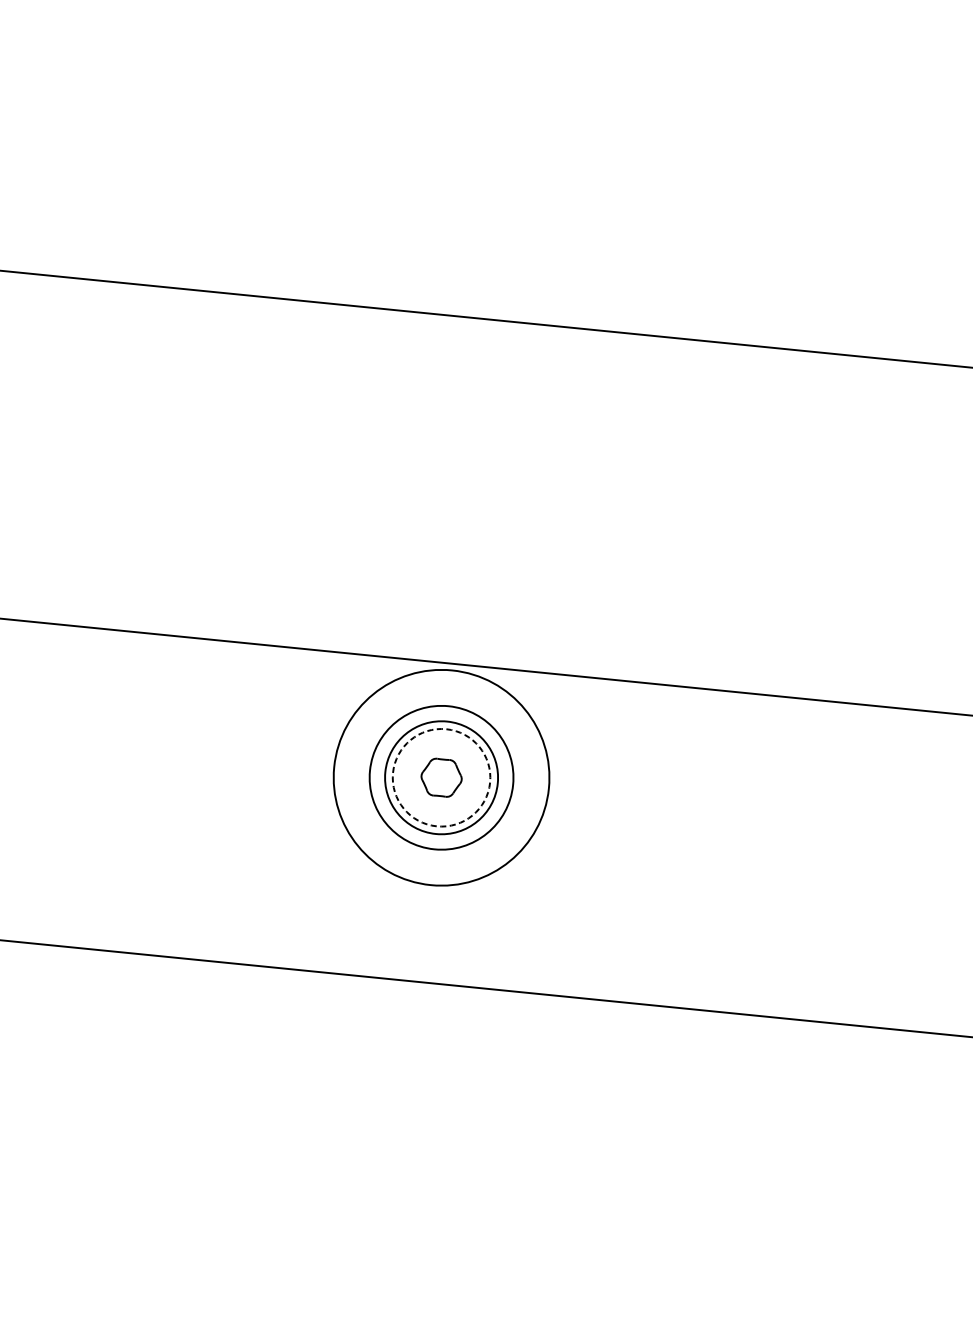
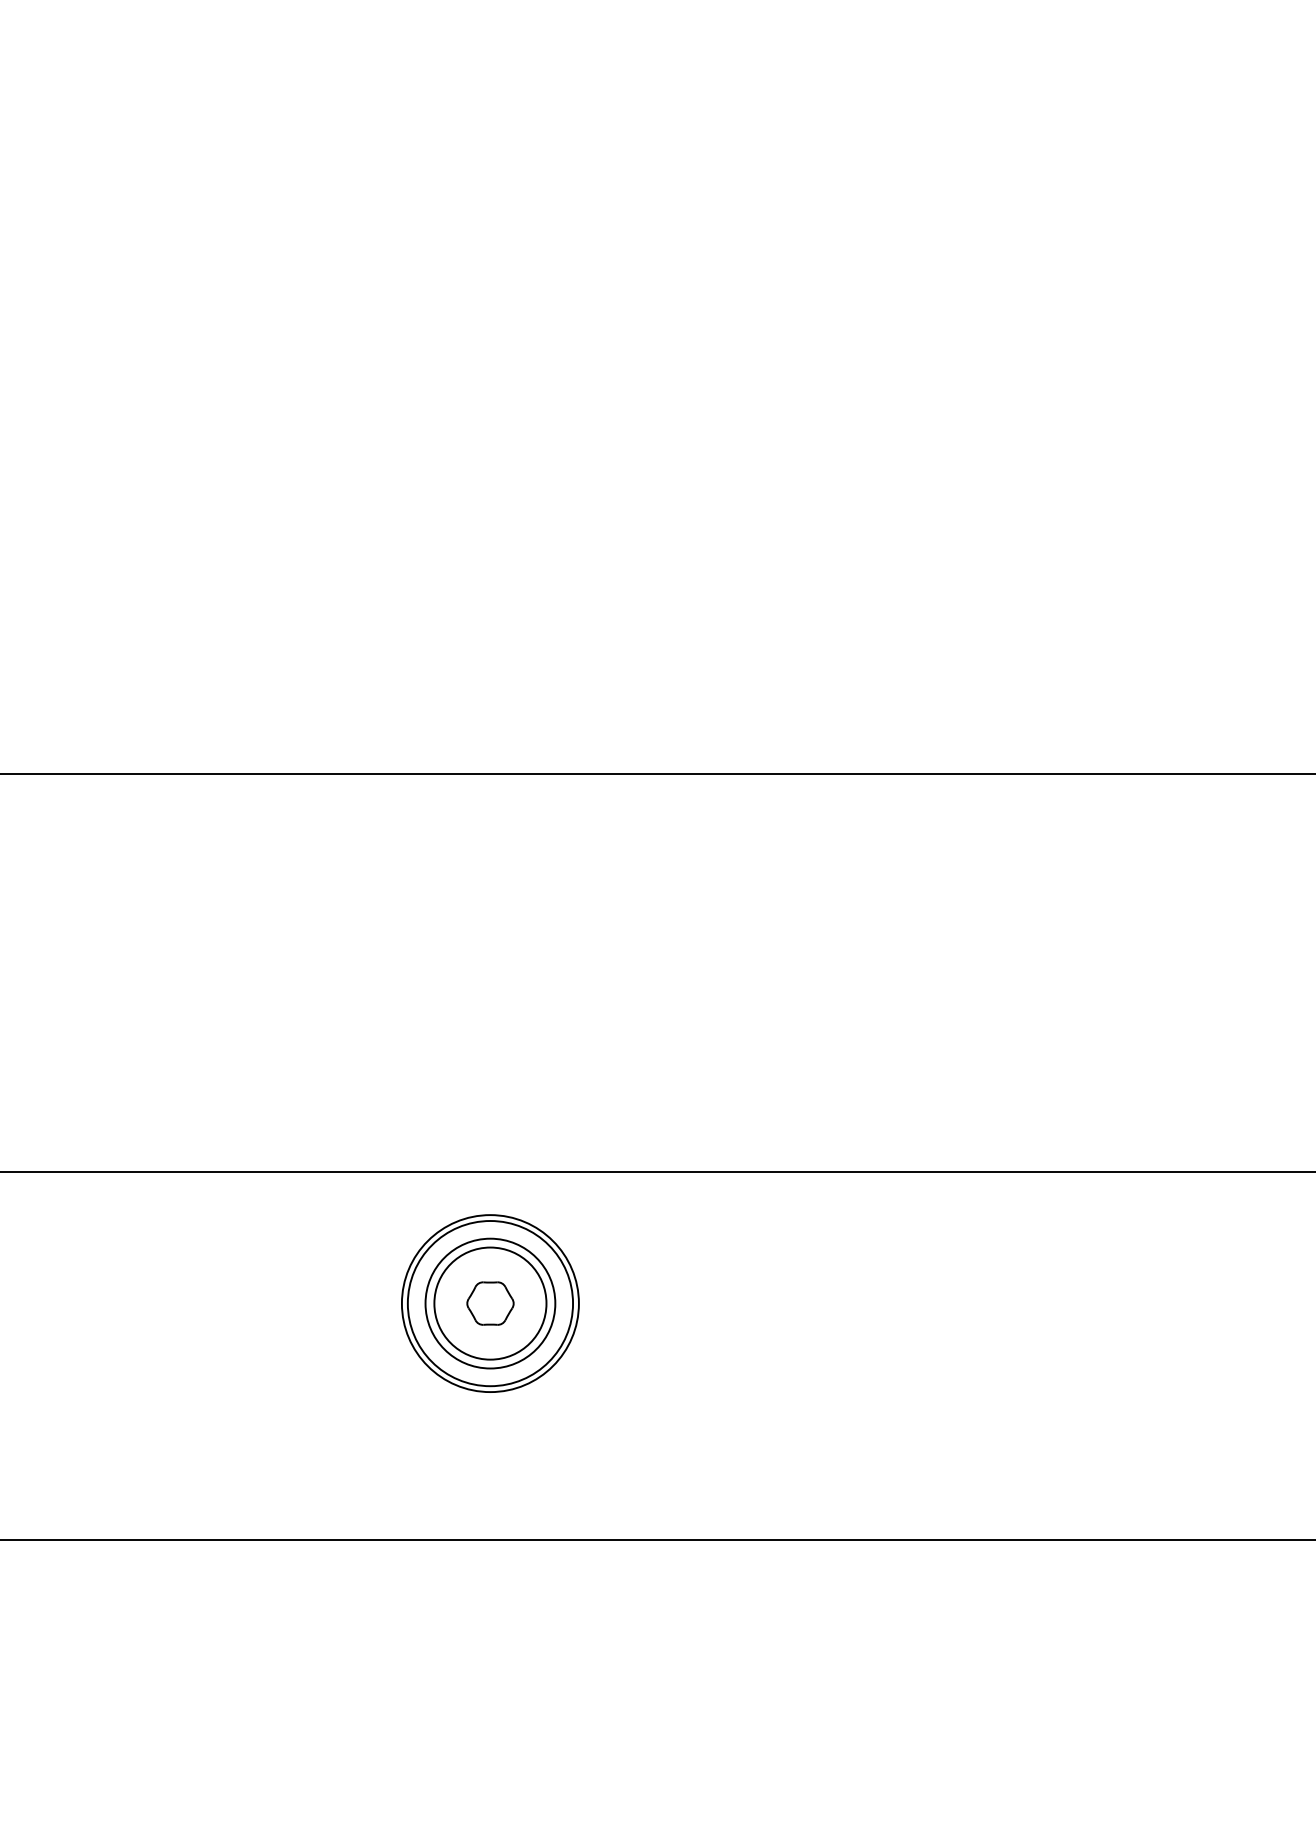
circle: (440, 777) -> (489, 1303), size x0.71
circle: (441, 777) -> (490, 1303), dashed -> solid

